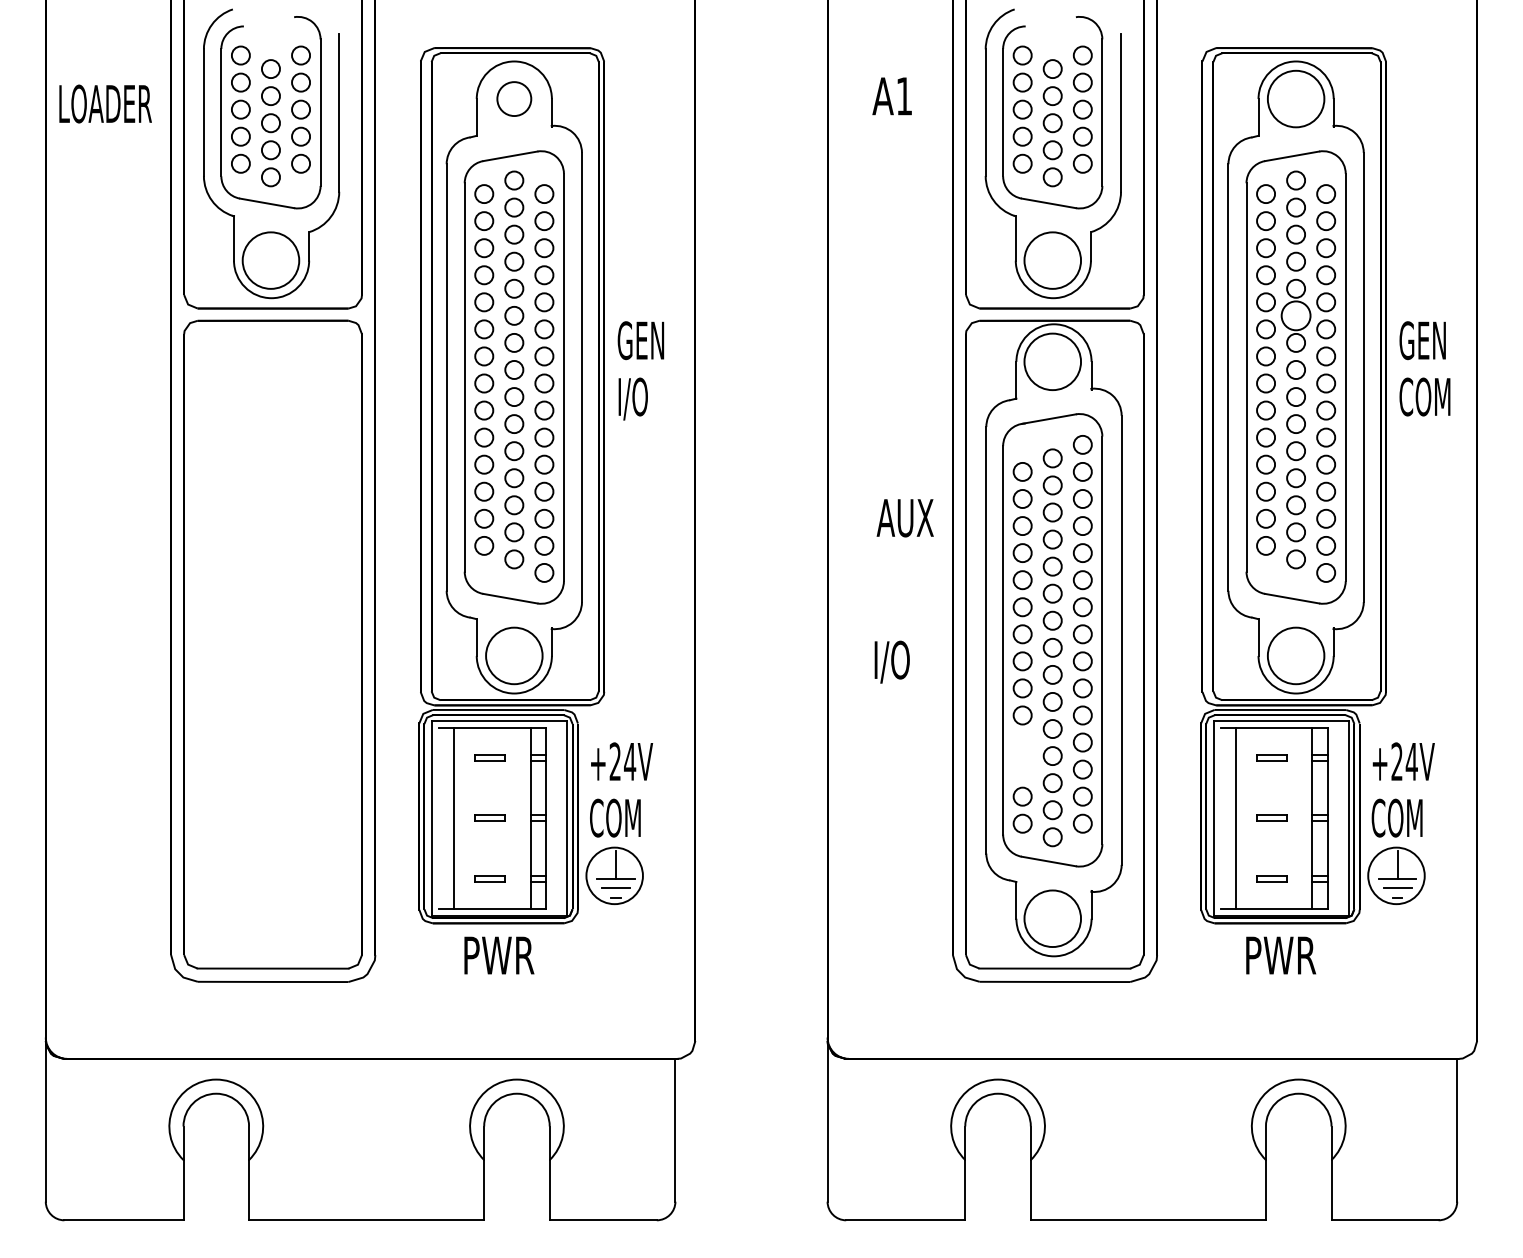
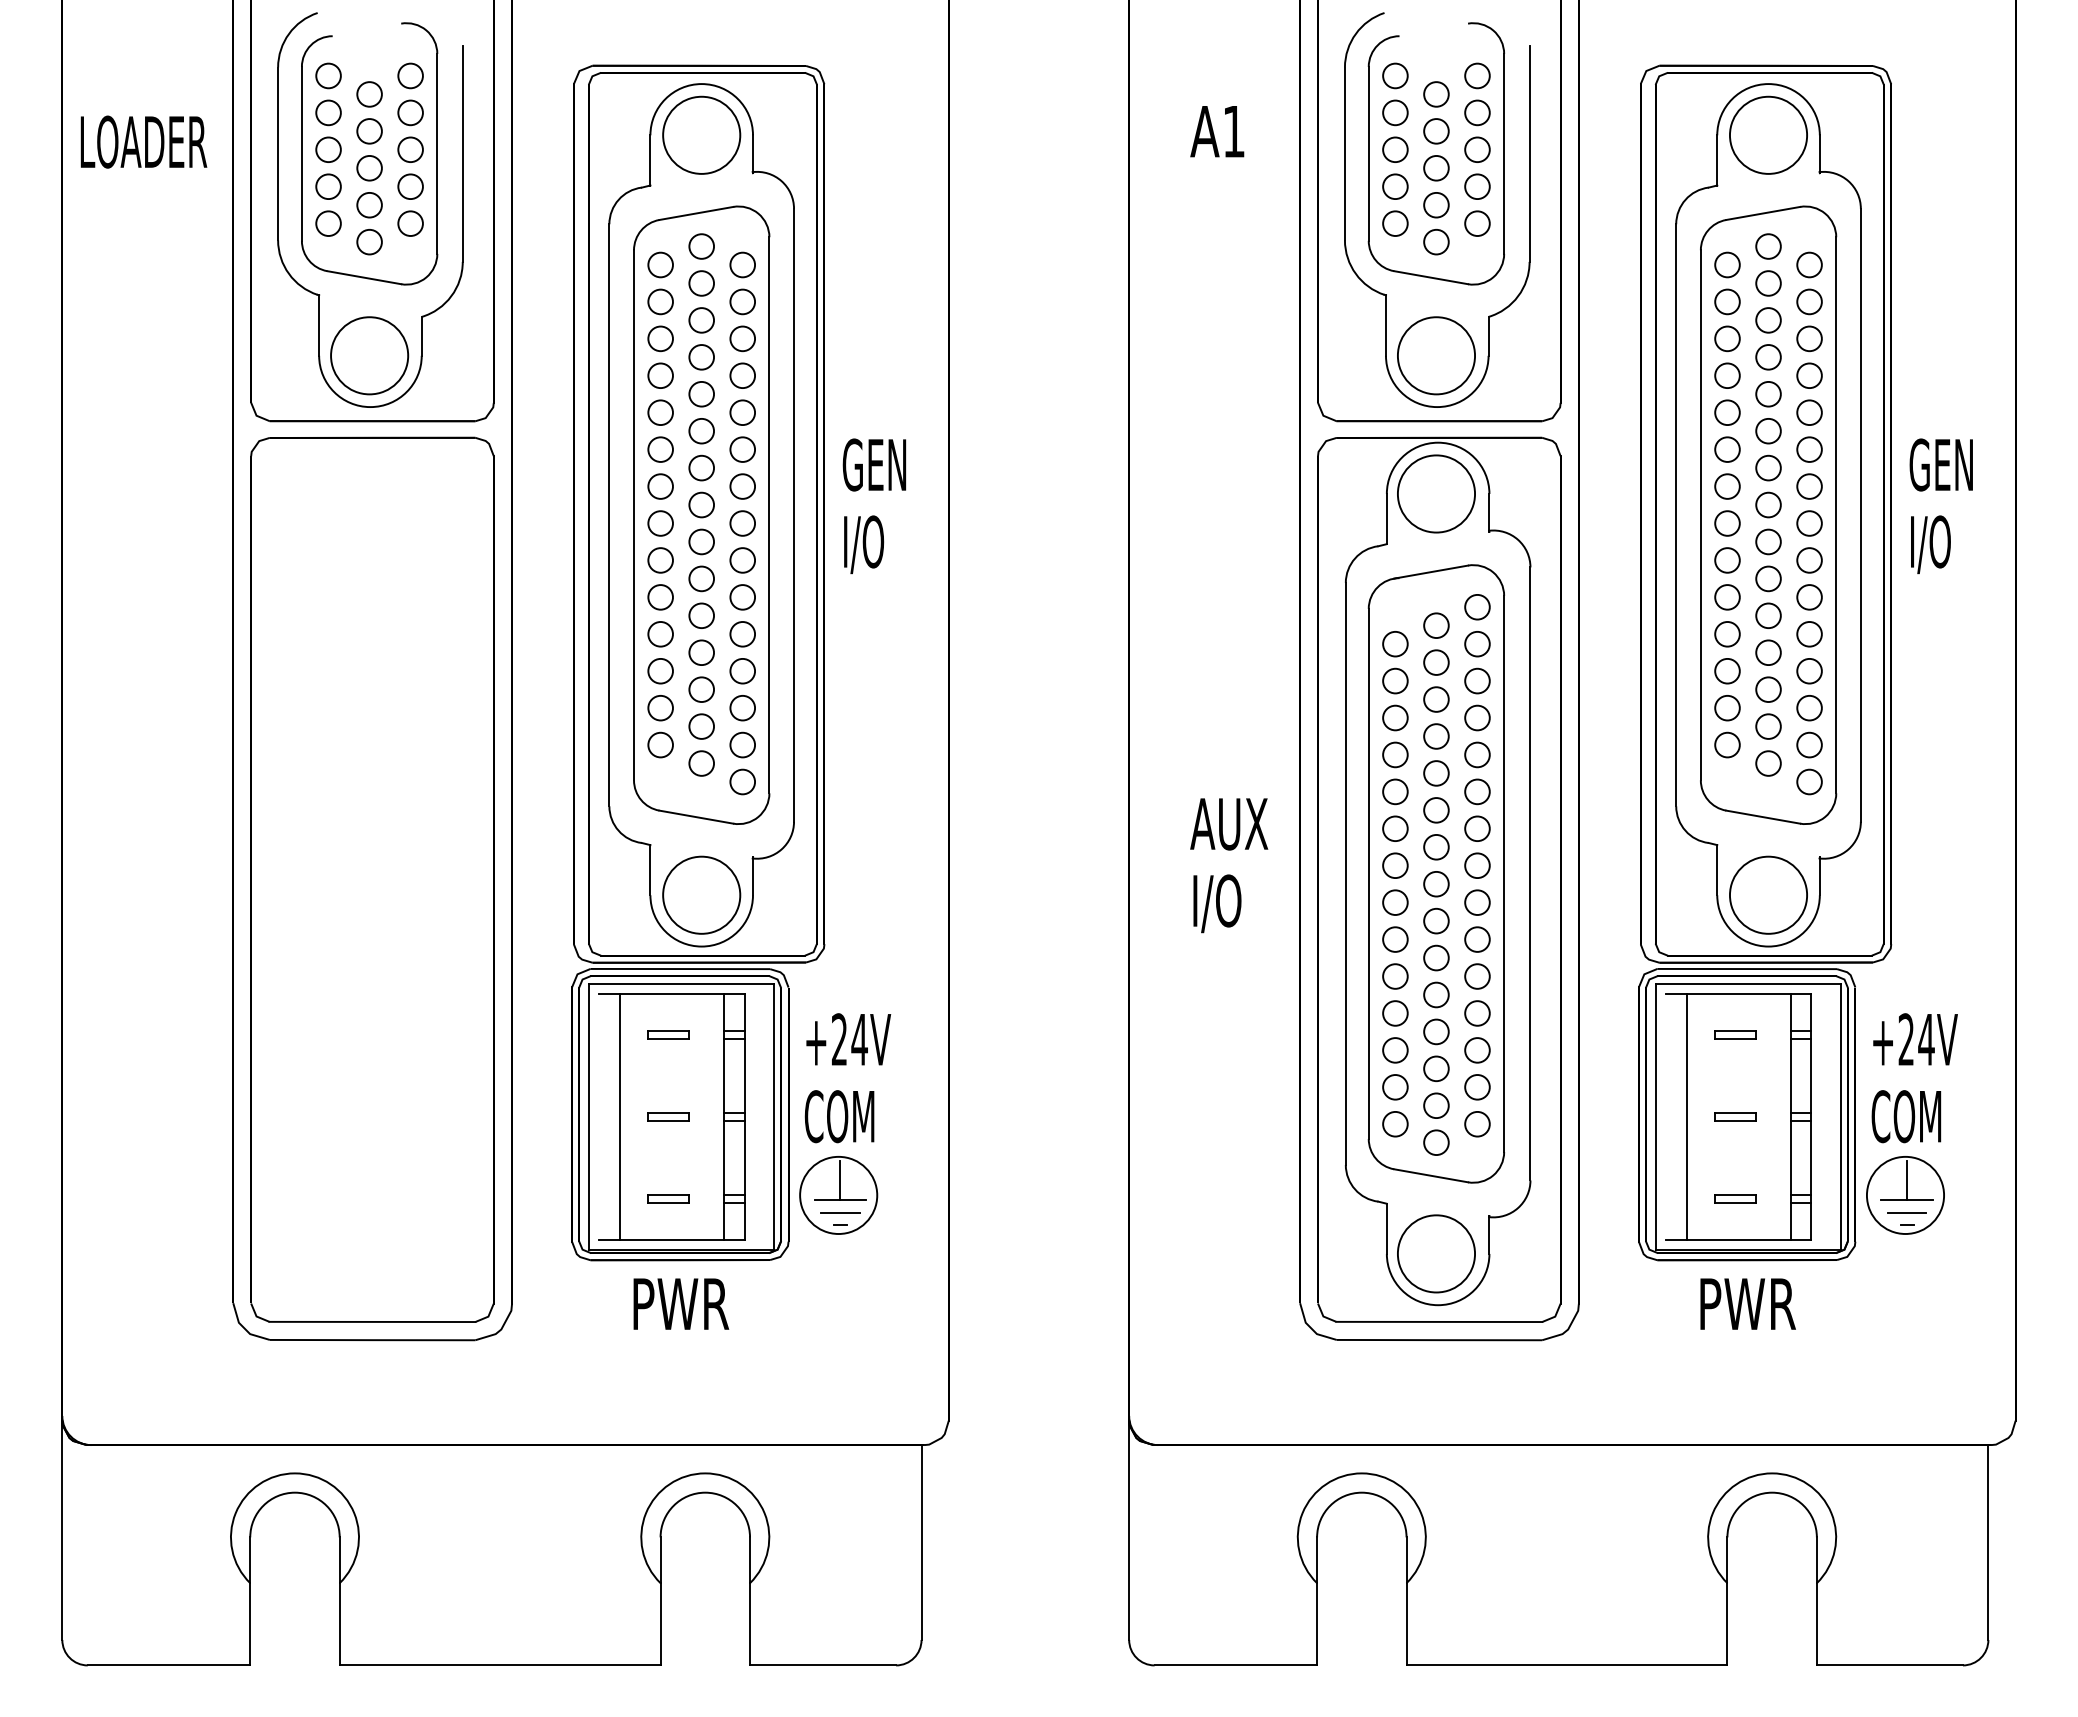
circle: (514, 98) -> (701, 134), size x1.67
circle: (1296, 315) -> (1768, 430), size x0.62
text: (1425, 398) -> (1944, 544), COM -> I/O
text: (905, 518) -> (1229, 824), moved
circle: (1022, 742) -> (1395, 1013), added
circle: (1022, 769) -> (1395, 1050), added

